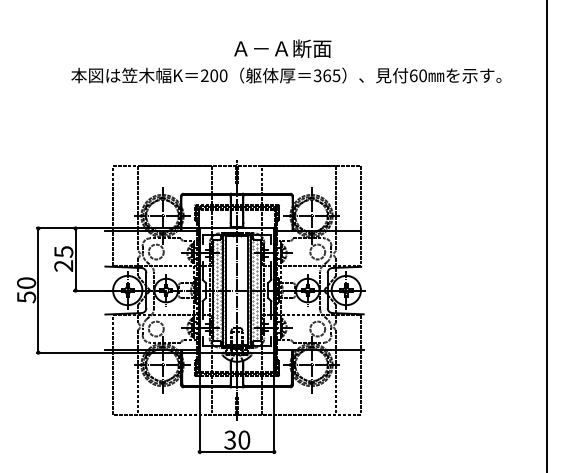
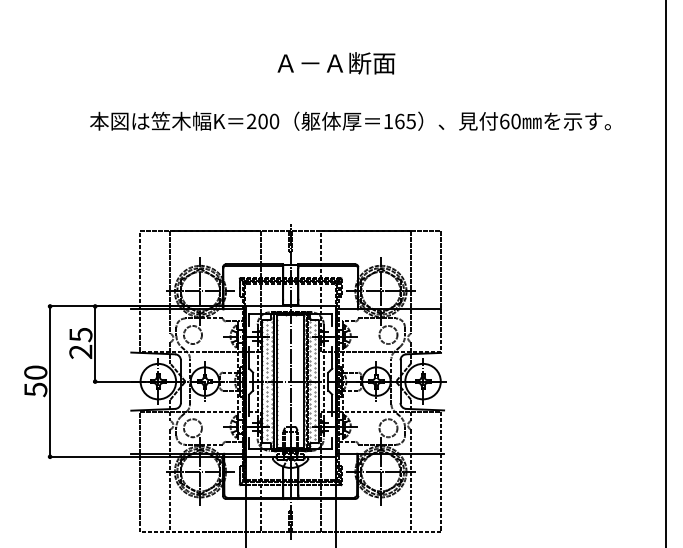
text: (282, 48) -> (336, 63), moved
text: (317, 75) -> (388, 121), 365 -> 165

